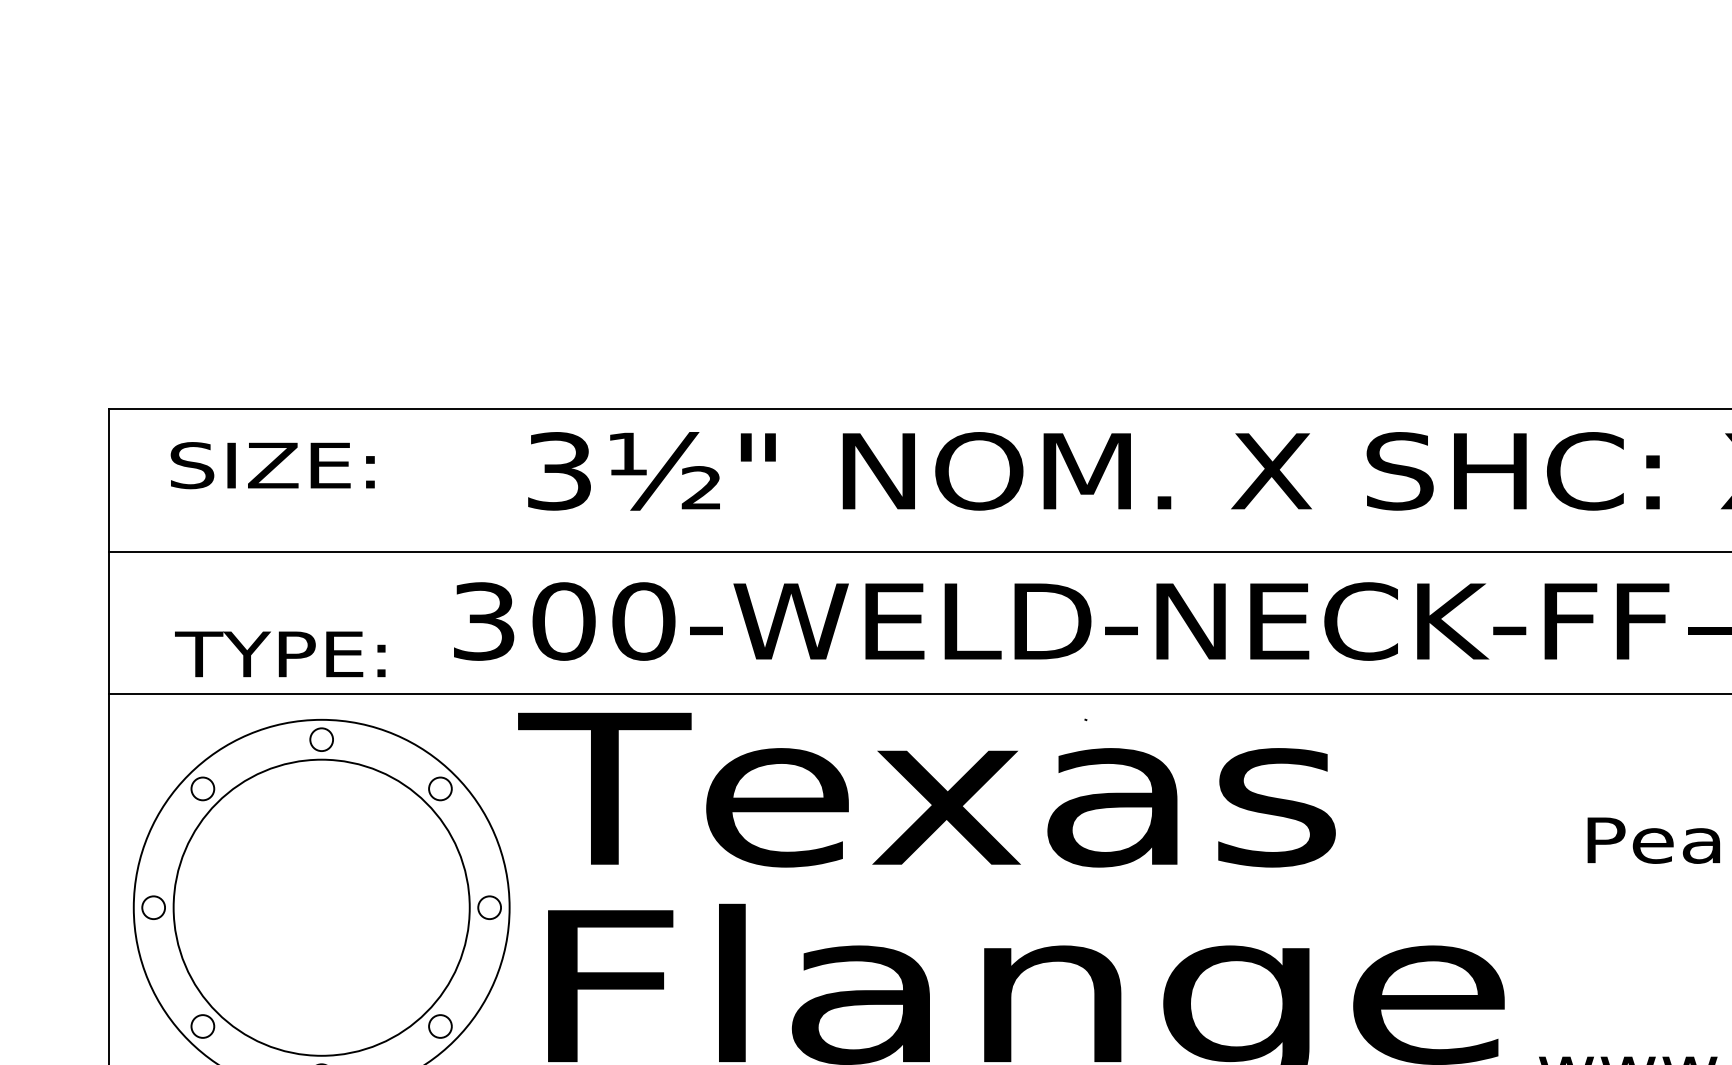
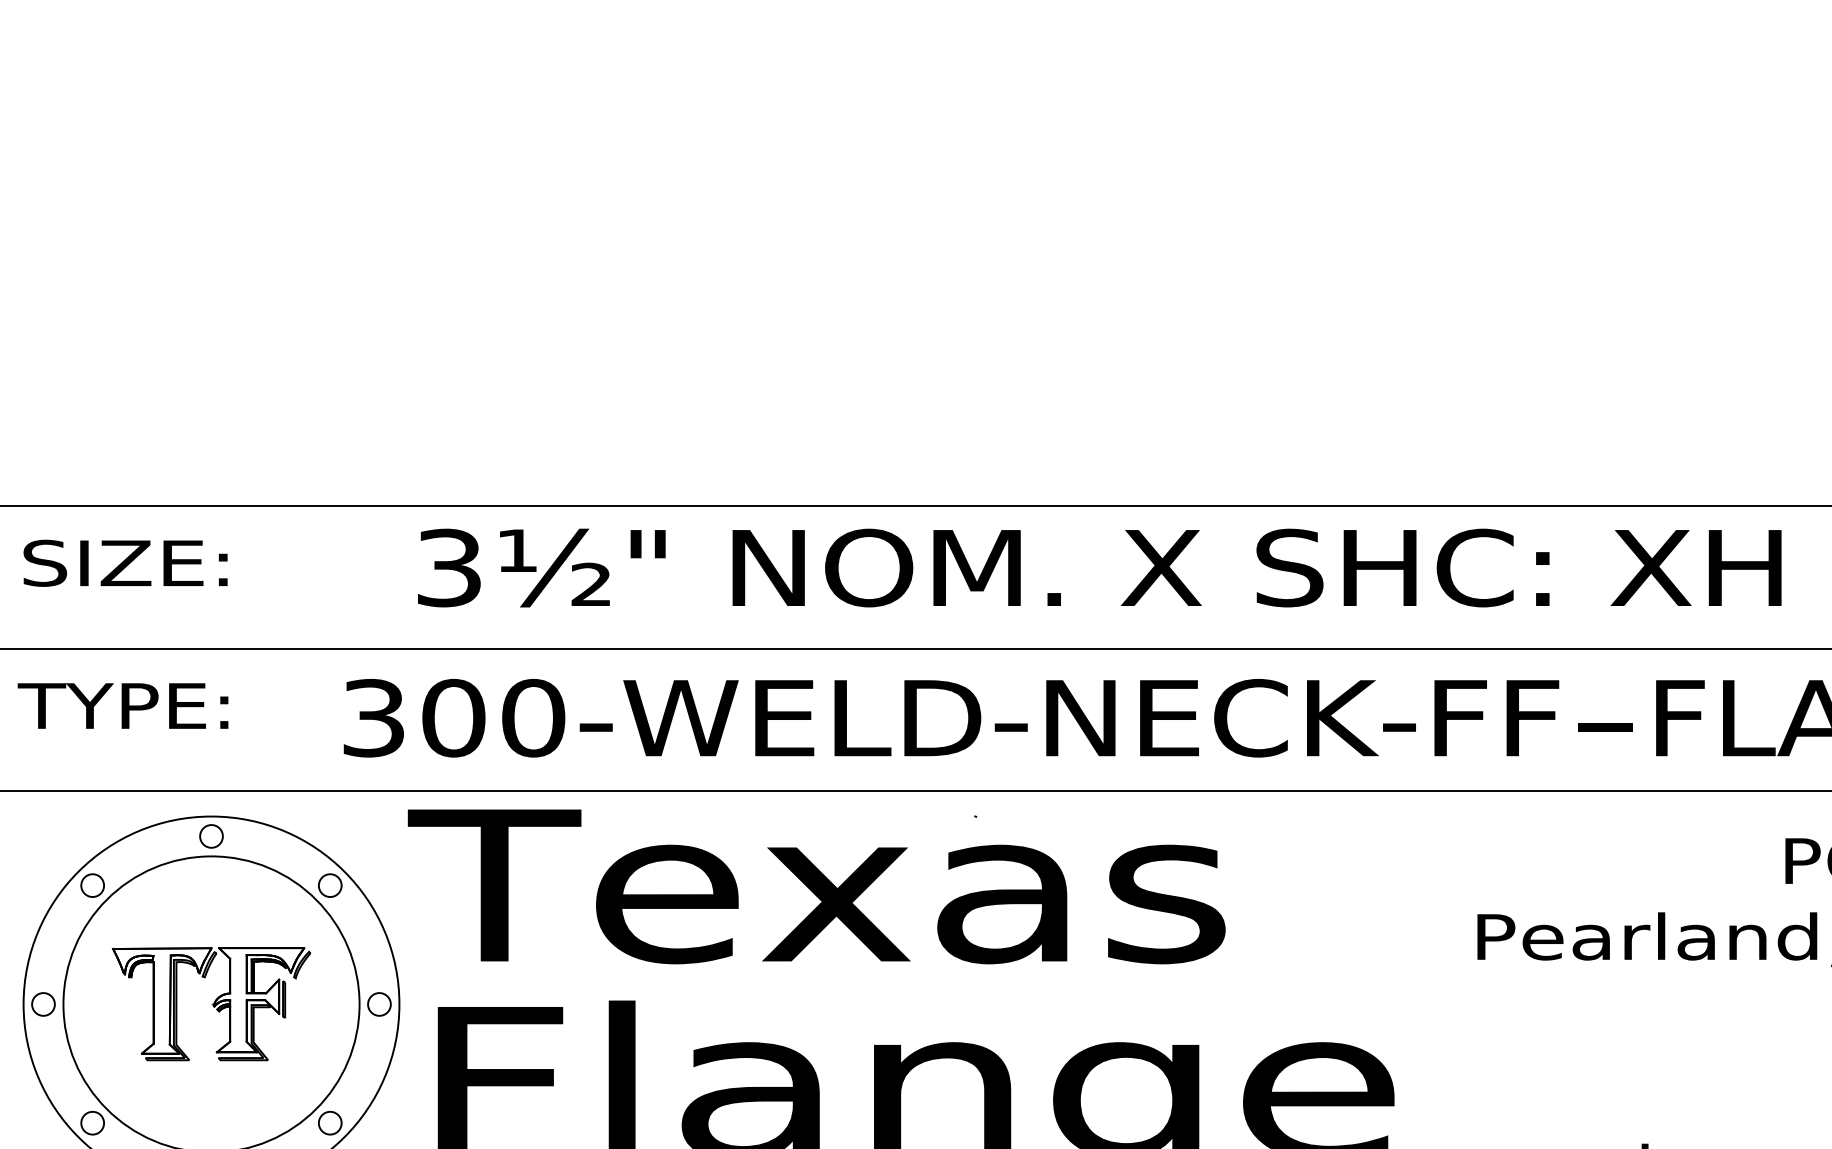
text: (272, 464) -> (125, 562), moved
text: (279, 653) -> (122, 705), moved
part: (320, 907) -> (210, 1004), added

